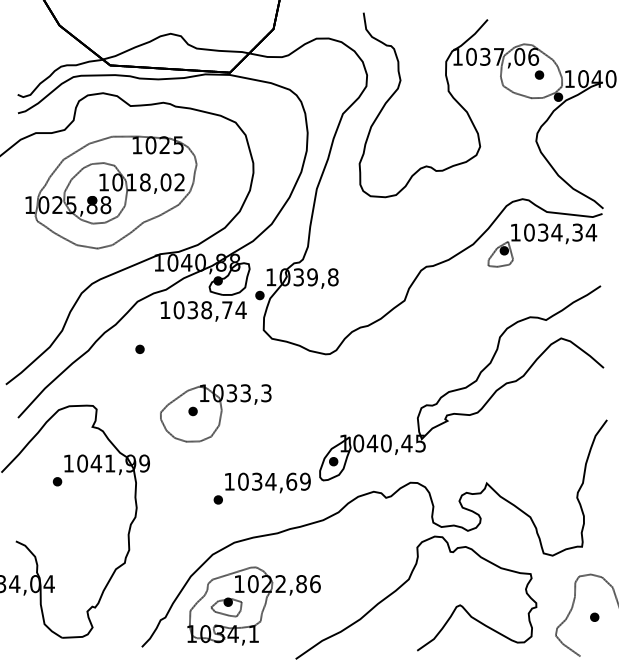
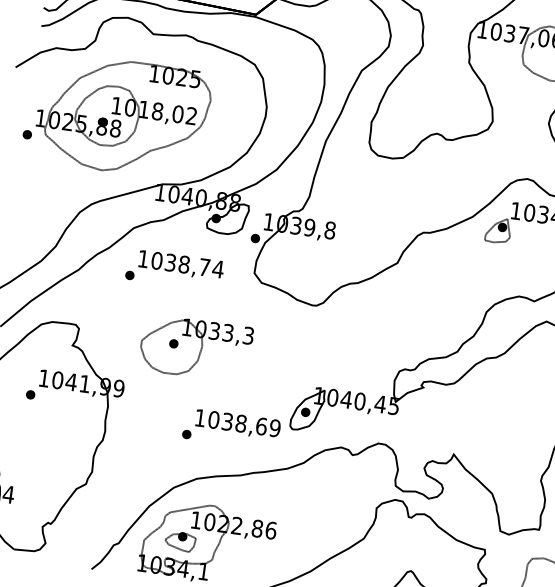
part: (18, 222) -> (27, 133), added
text: (203, 311) -> (180, 265), moved
text: (270, 481) -> (240, 423), 1034,69 -> 1038,69

